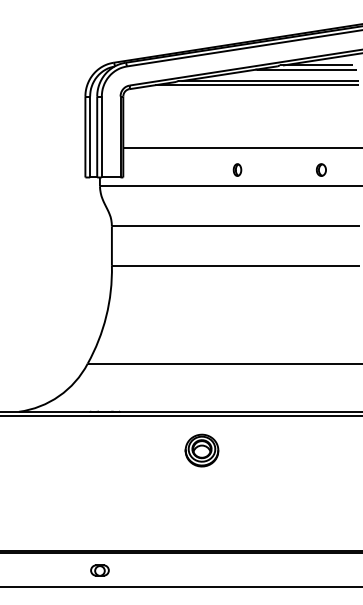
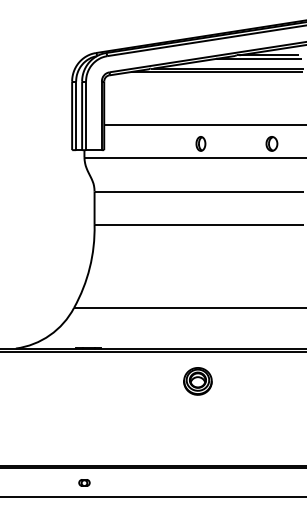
part: (237, 169) -> (200, 143), size x1.4
part: (321, 169) -> (272, 143), size x1.4
part: (201, 450) -> (197, 381), moved
part: (99, 570) -> (84, 482), size x0.7

